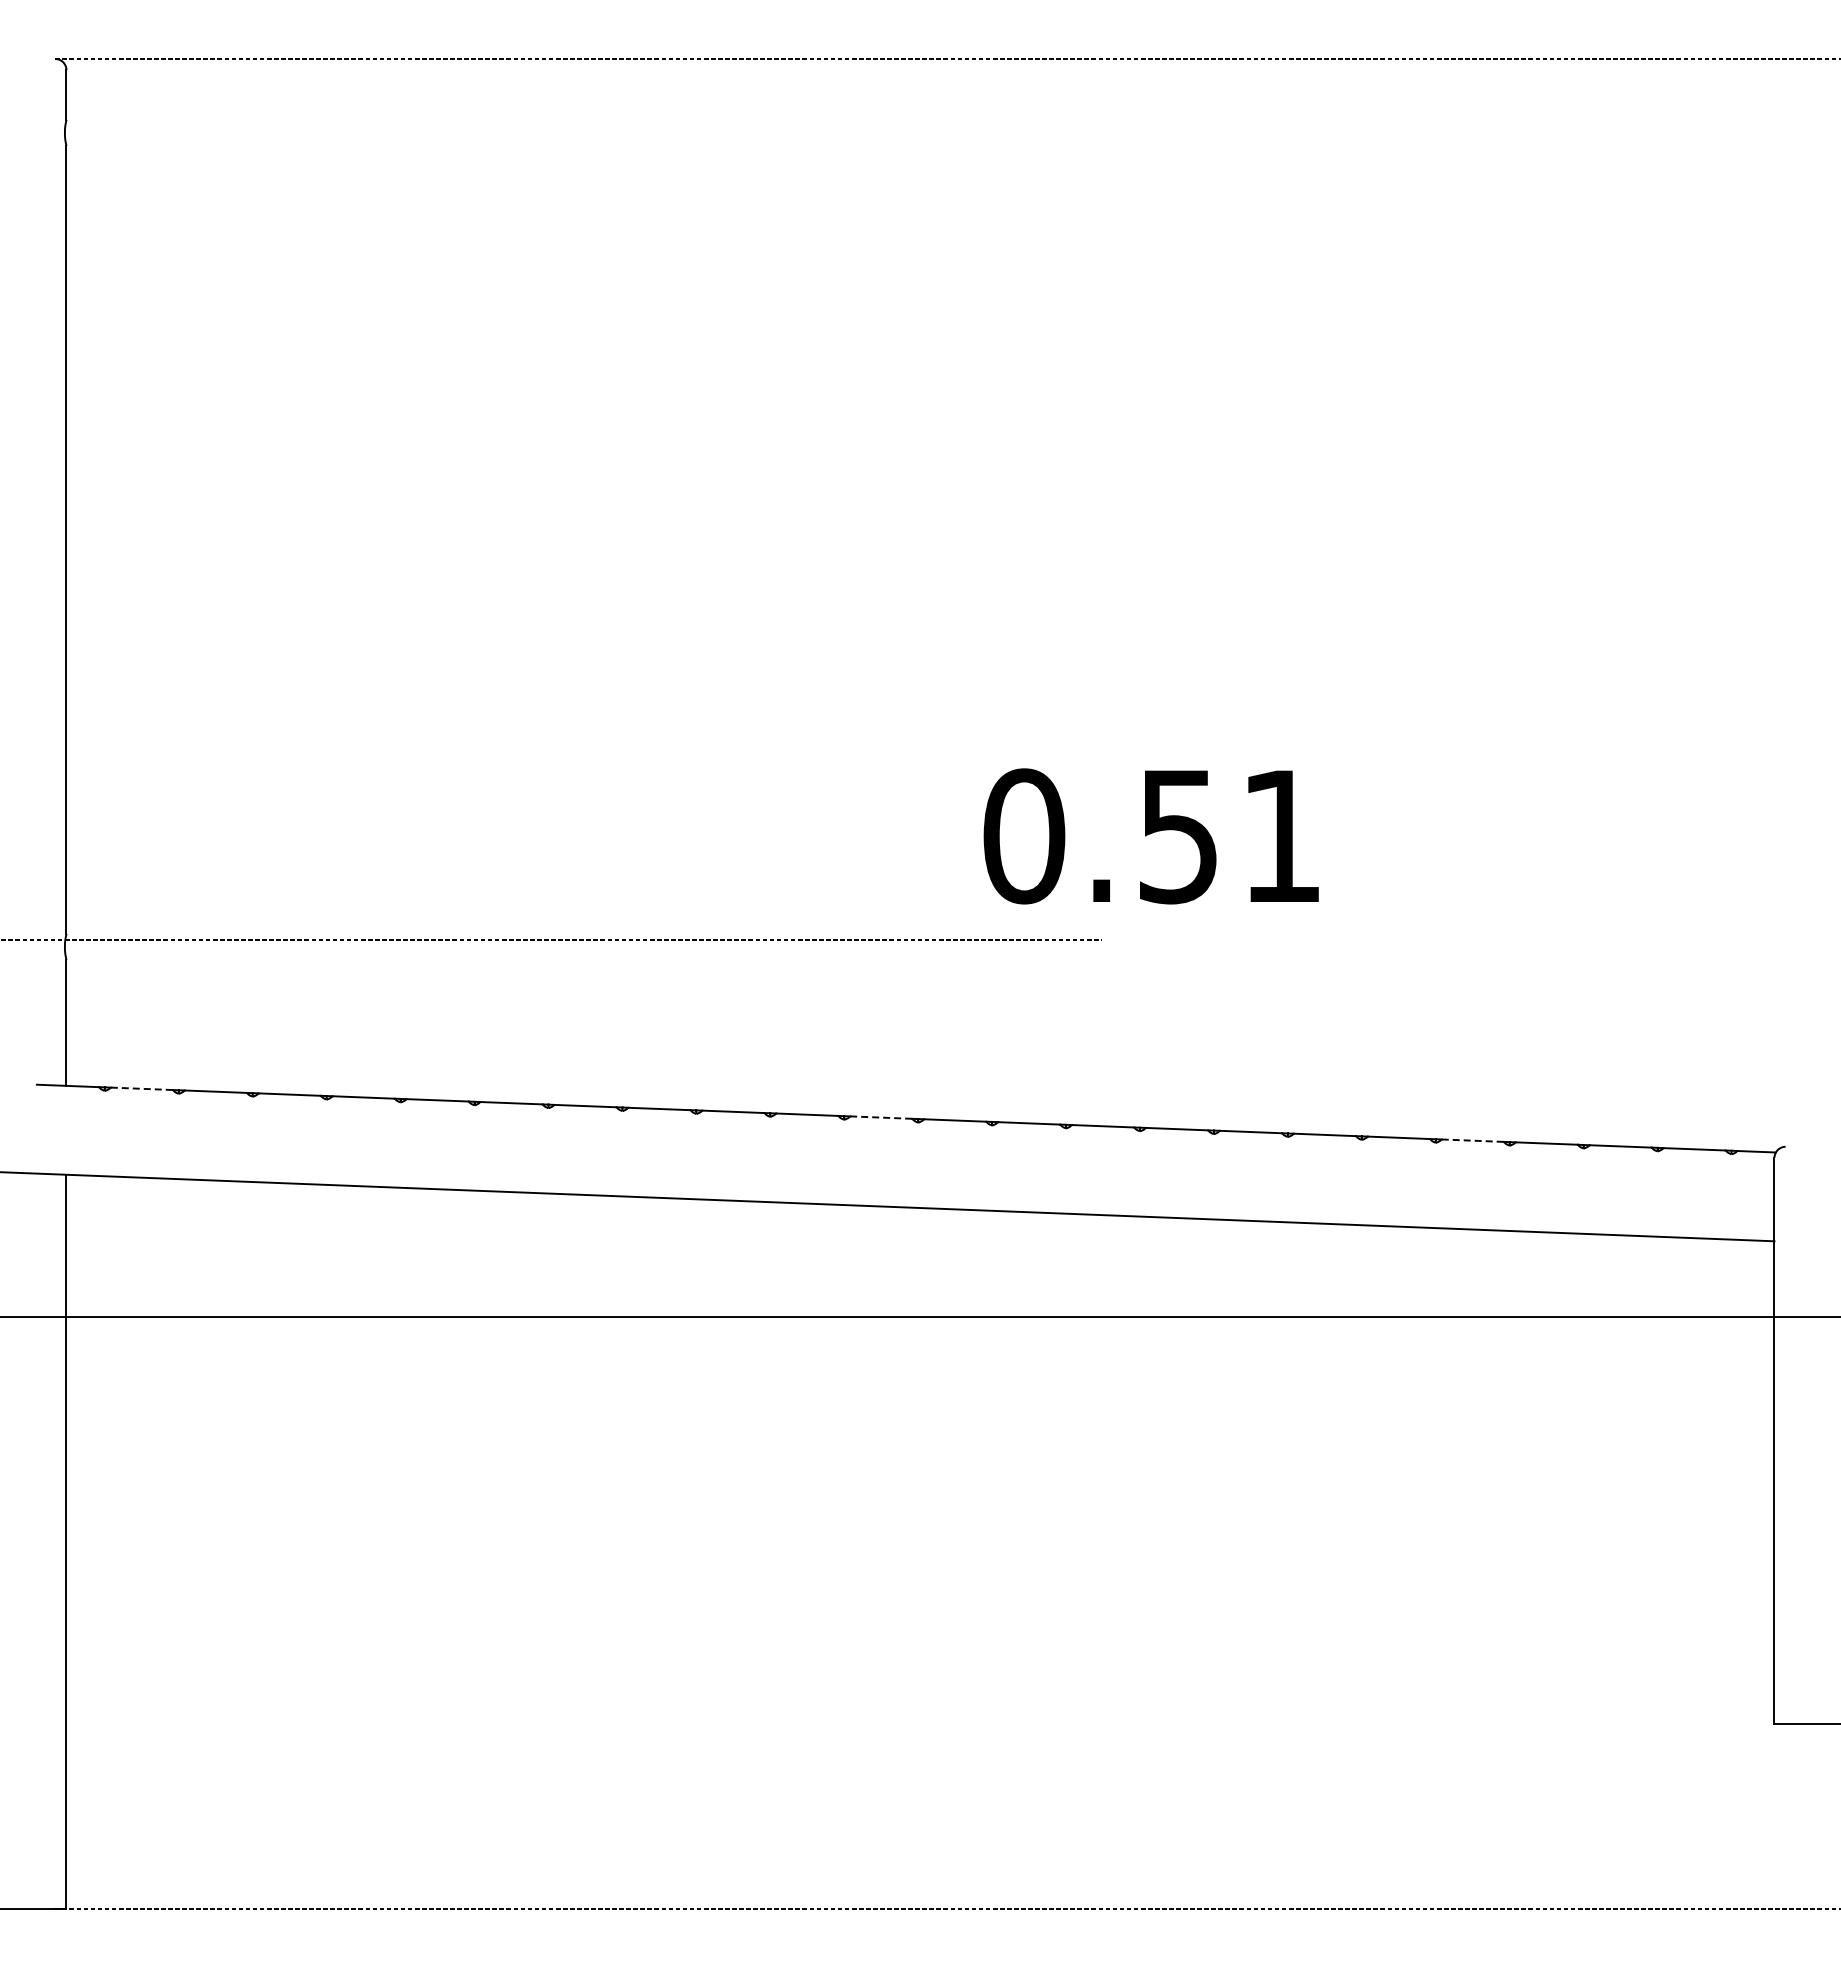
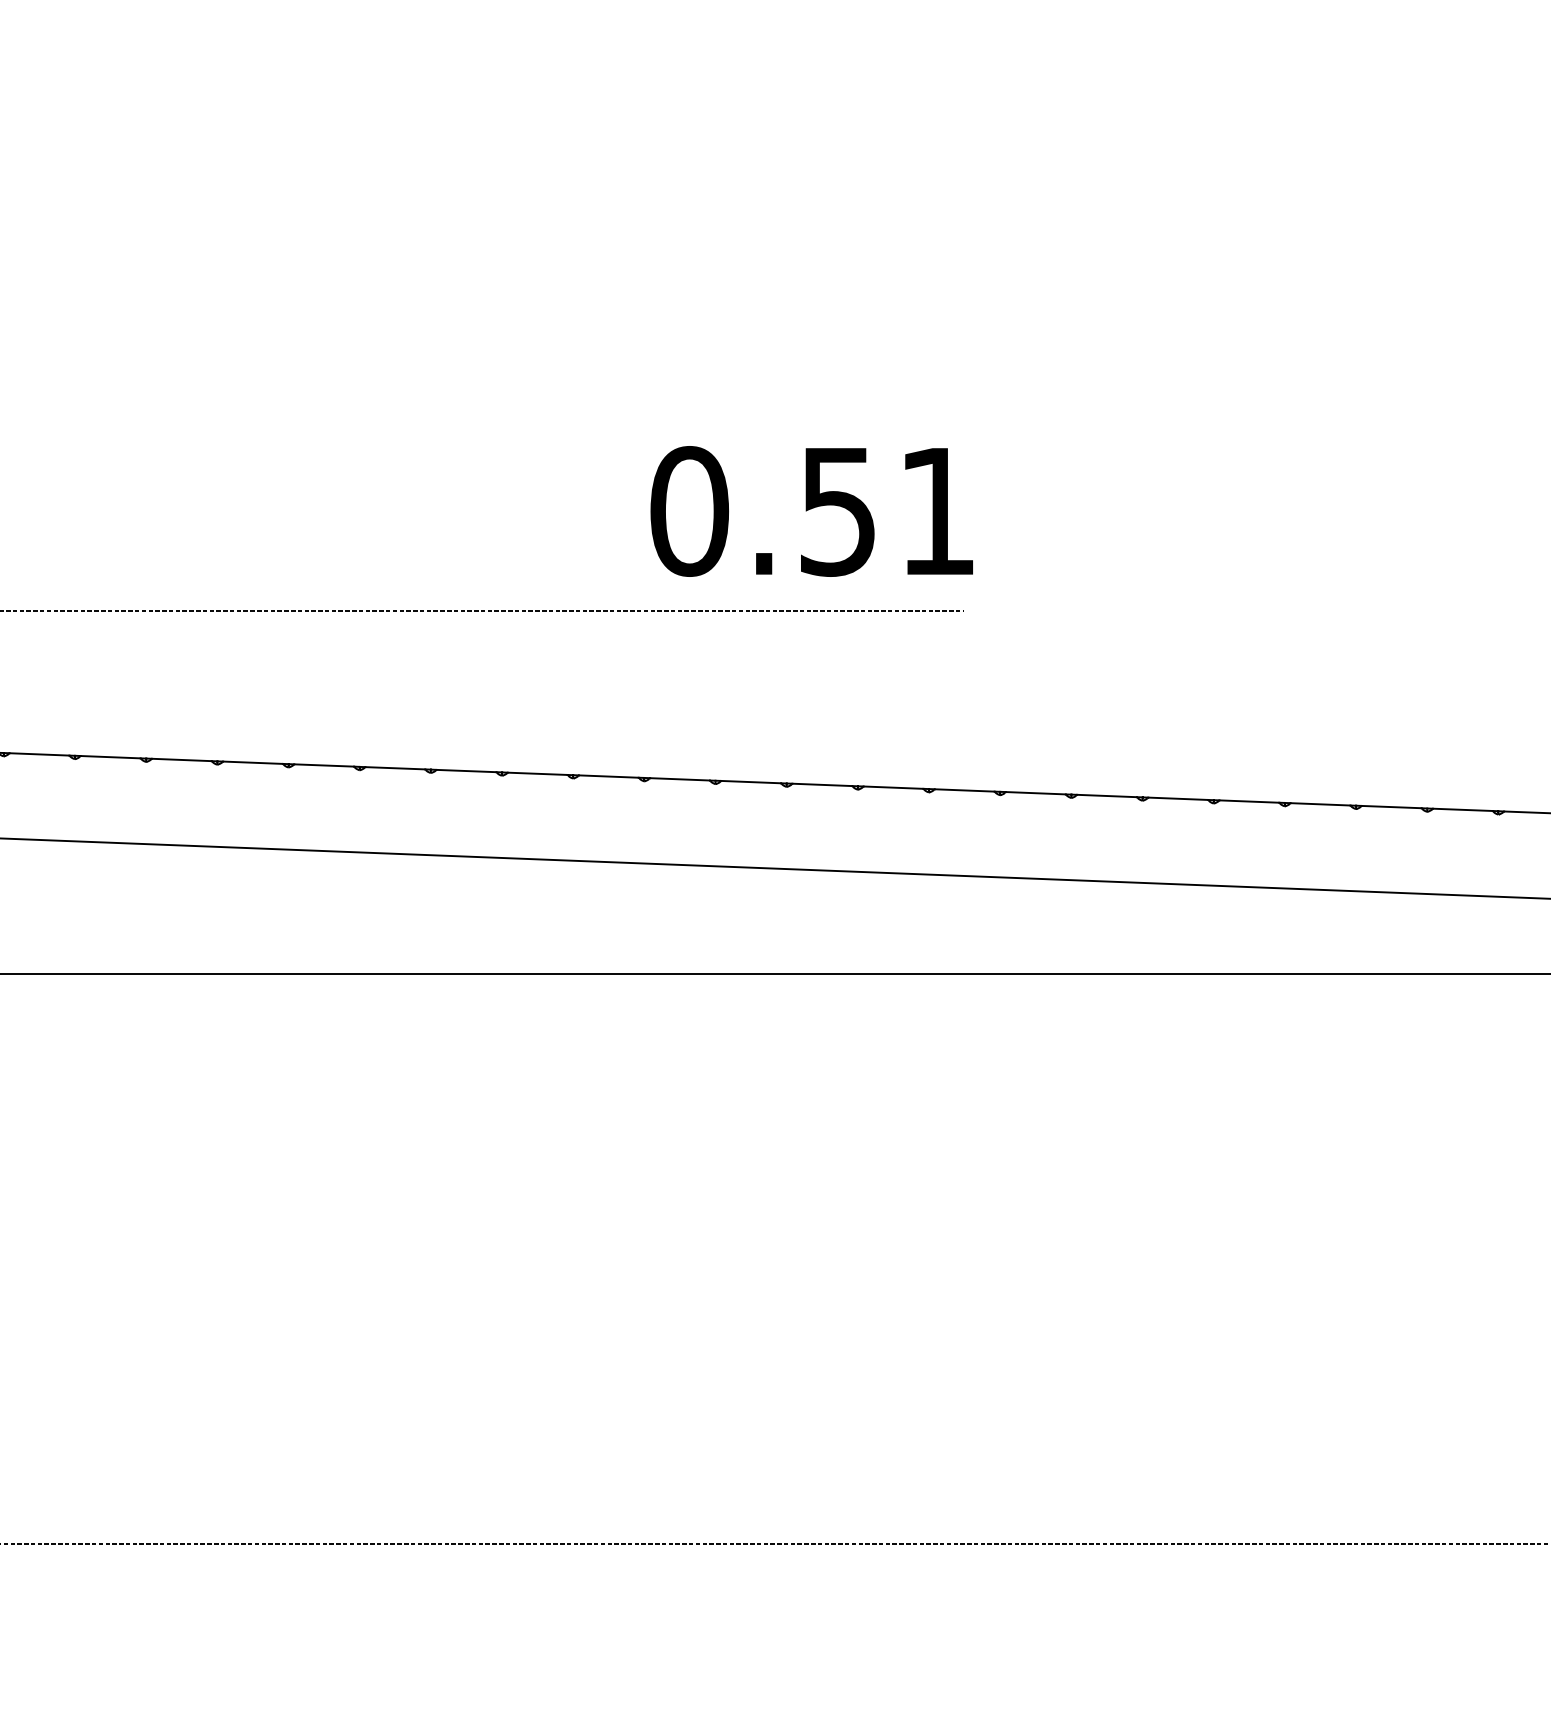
text: (1150, 836) -> (811, 511), moved
line: (142, 1088) -> (40, 754), dashed -> solid
line: (881, 1117) -> (751, 782), dashed -> solid
line: (1473, 1140) -> (1321, 804), dashed -> solid

